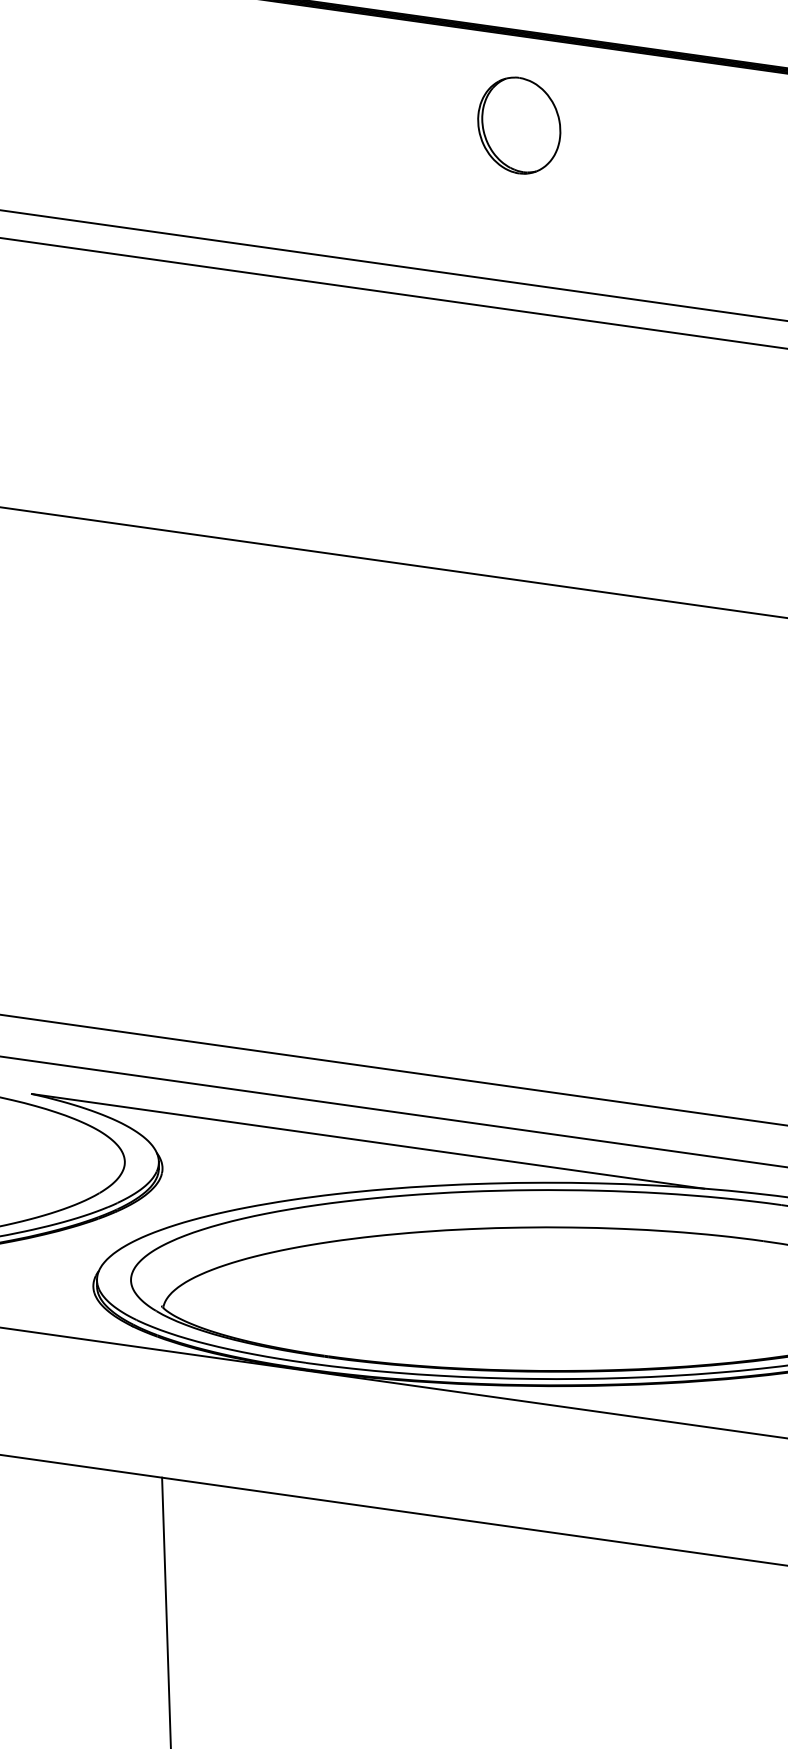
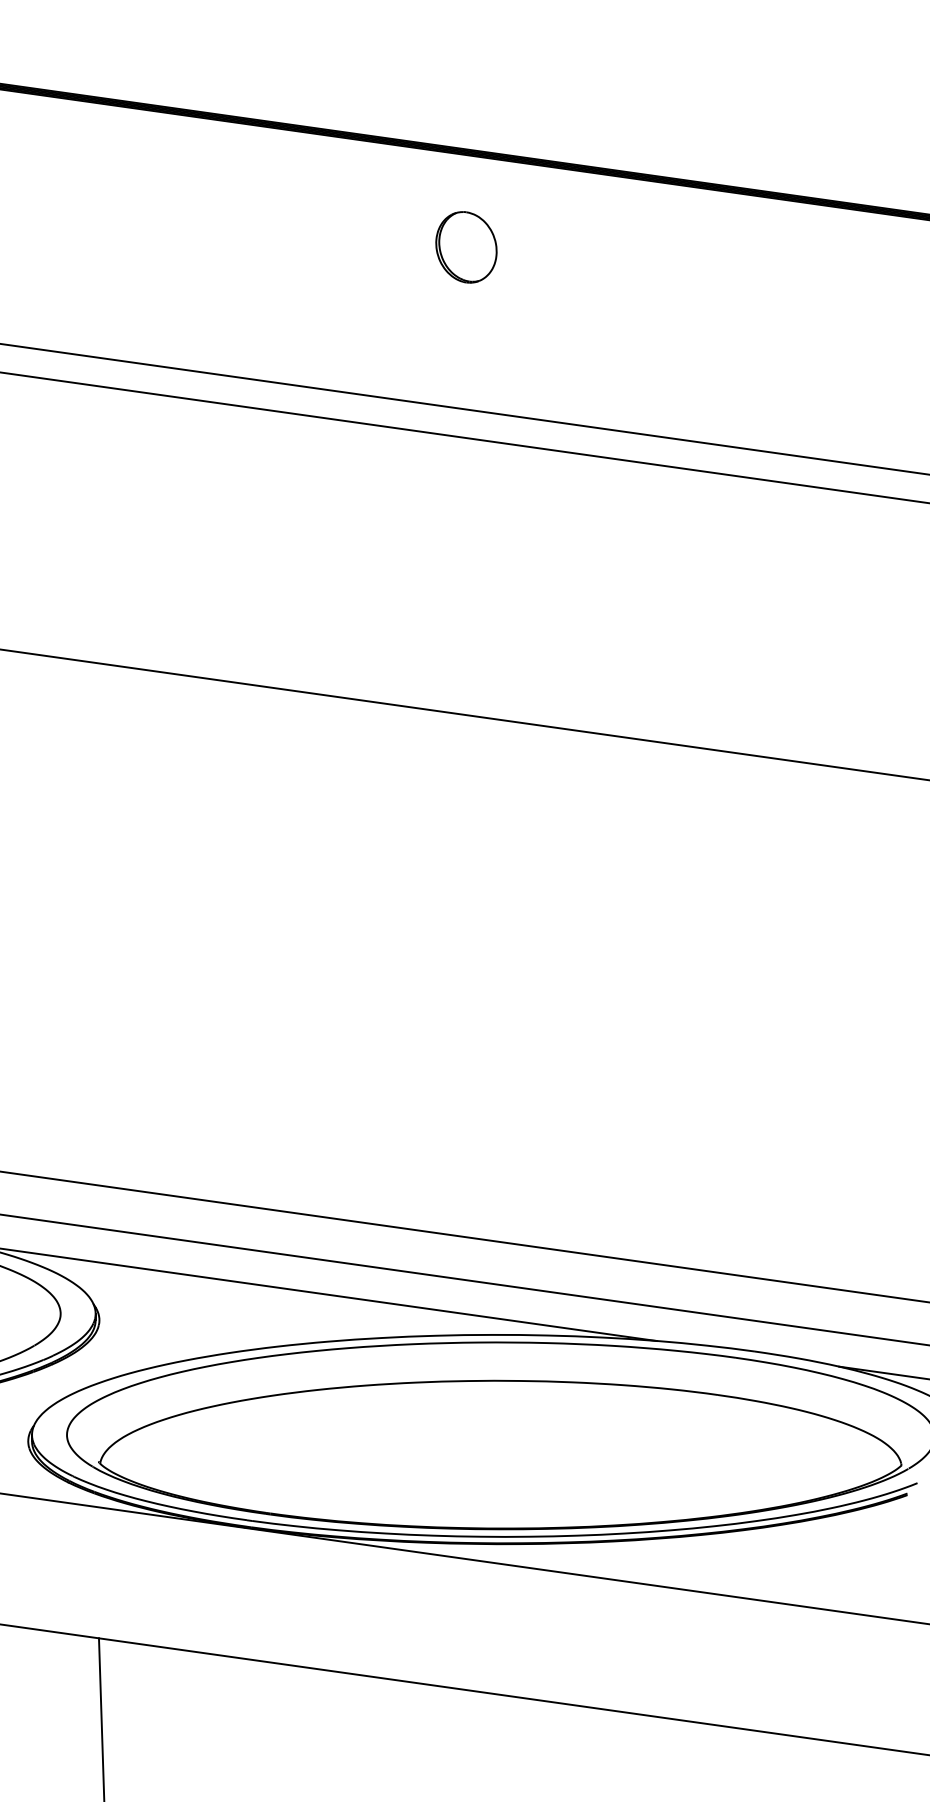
part: (519, 125) -> (466, 247), size x0.71

